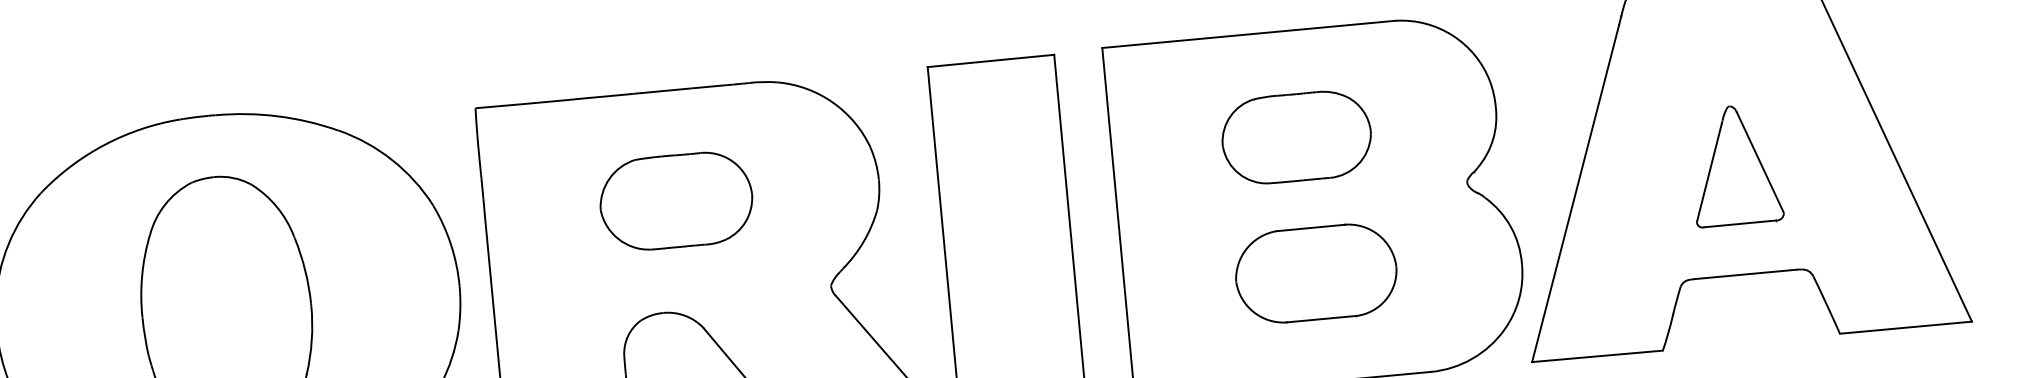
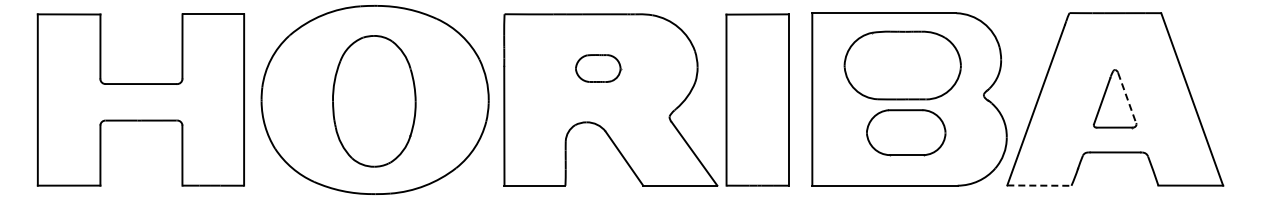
part: (1295, 137) -> (902, 65), size x1.6
line: (1760, 162) -> (1127, 98), solid -> dashed
part: (677, 201) -> (598, 68), size x0.6
line: (1597, 356) -> (1039, 185), solid -> dashed

